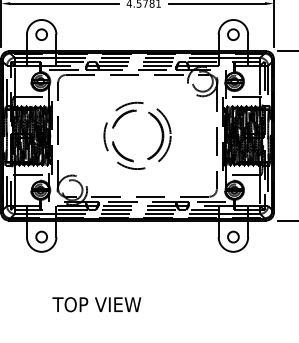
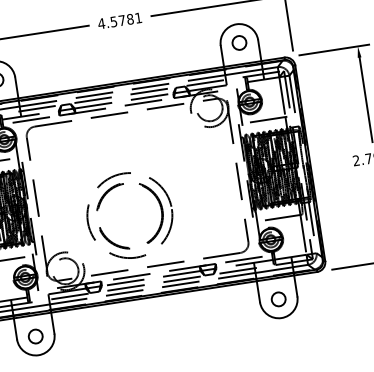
part: (132, 112) -> (118, 186), moved

